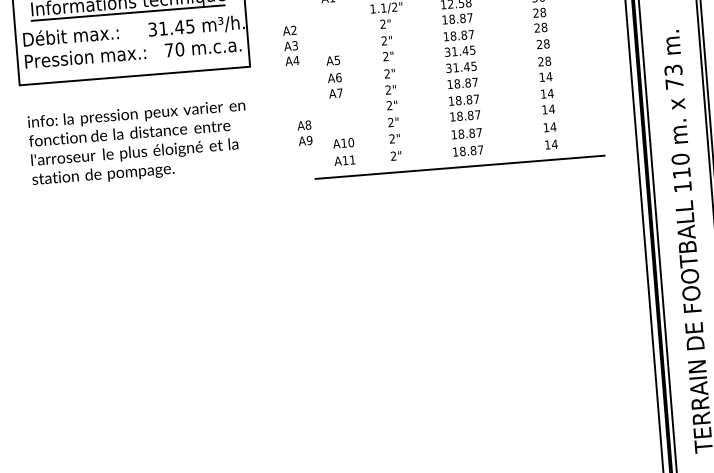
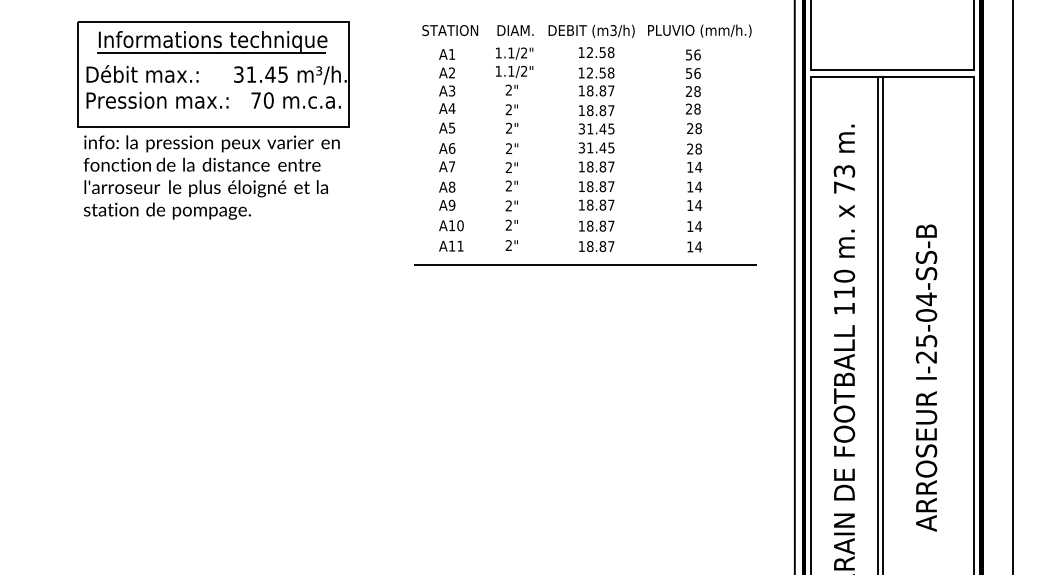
text: (291, 45) -> (447, 90), moved
text: (305, 132) -> (447, 195), moved
text: (138, 143) -> (211, 177), moved

